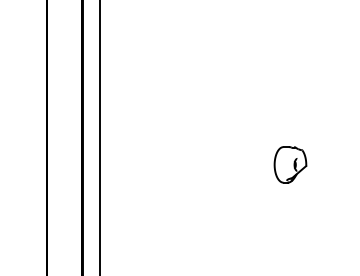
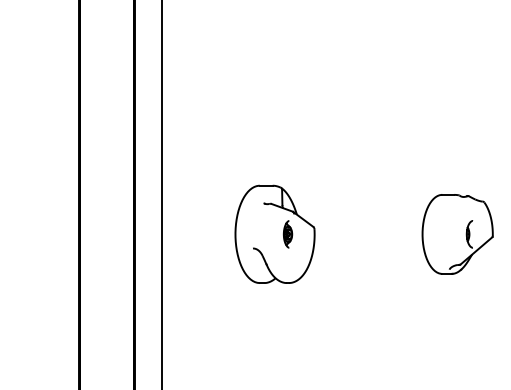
part: (172, 164) -> (274, 233), added
part: (290, 164) -> (457, 233), size x1.43

